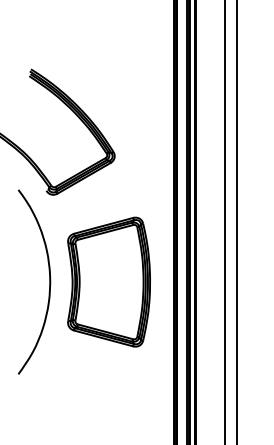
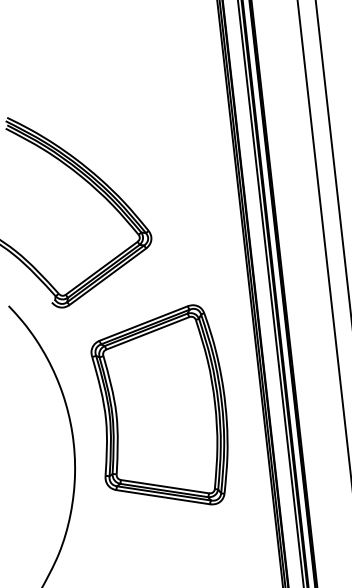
part: (108, 281) -> (160, 408), moved

